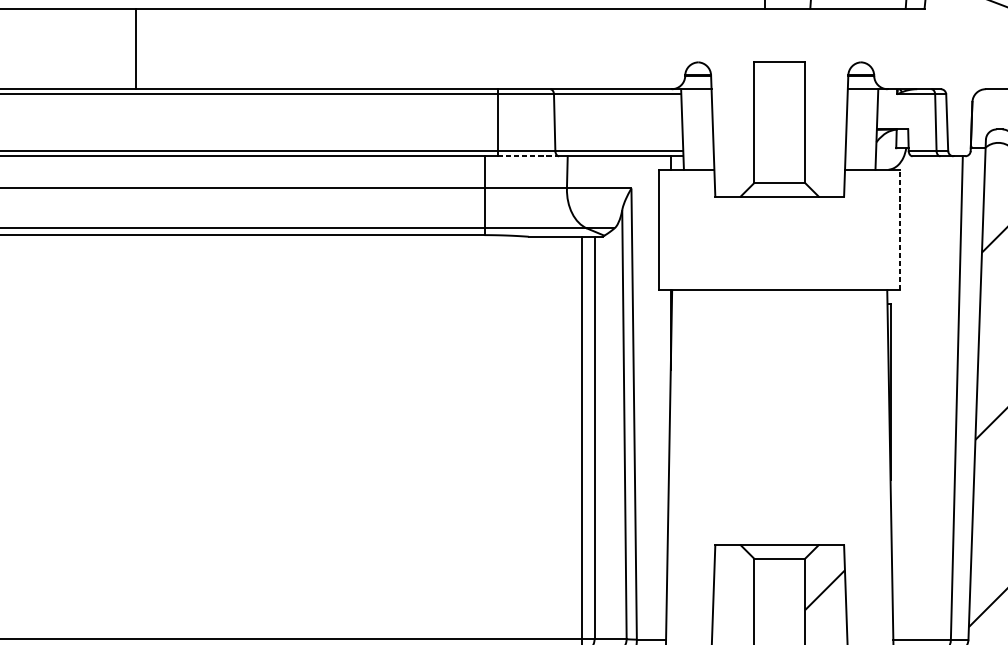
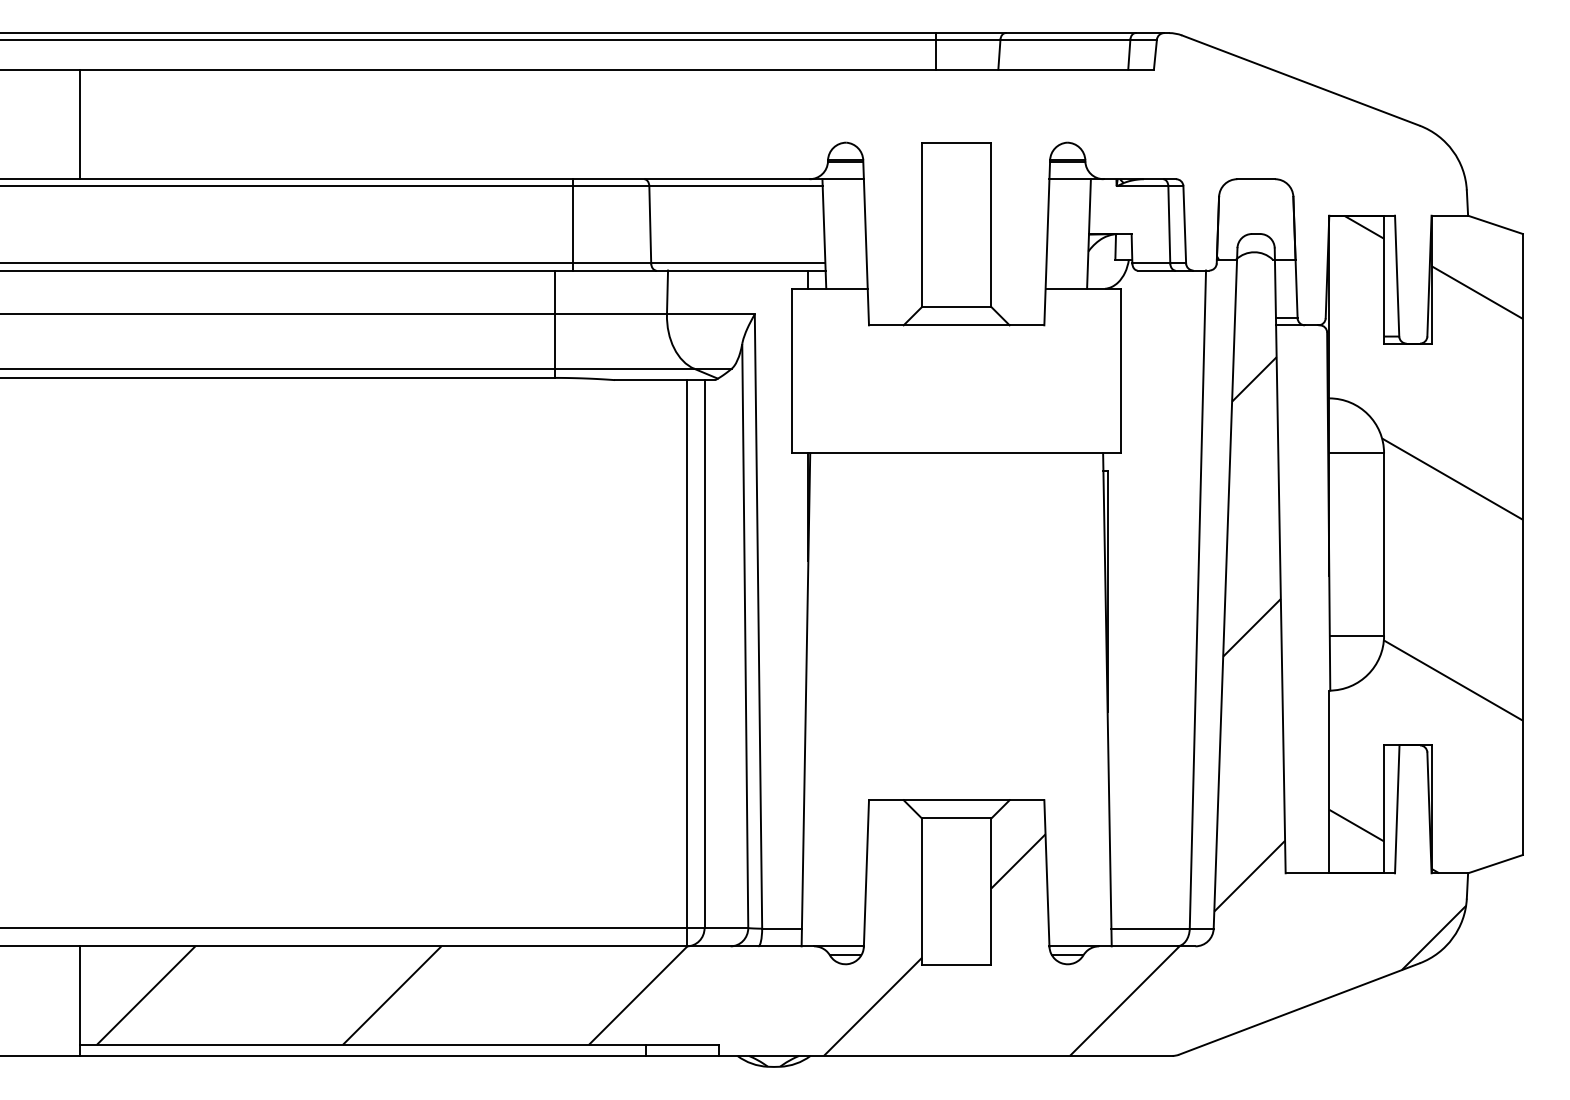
line: (528, 156) -> (614, 270), dashed -> solid
line: (900, 229) -> (1121, 370), dashed -> solid

